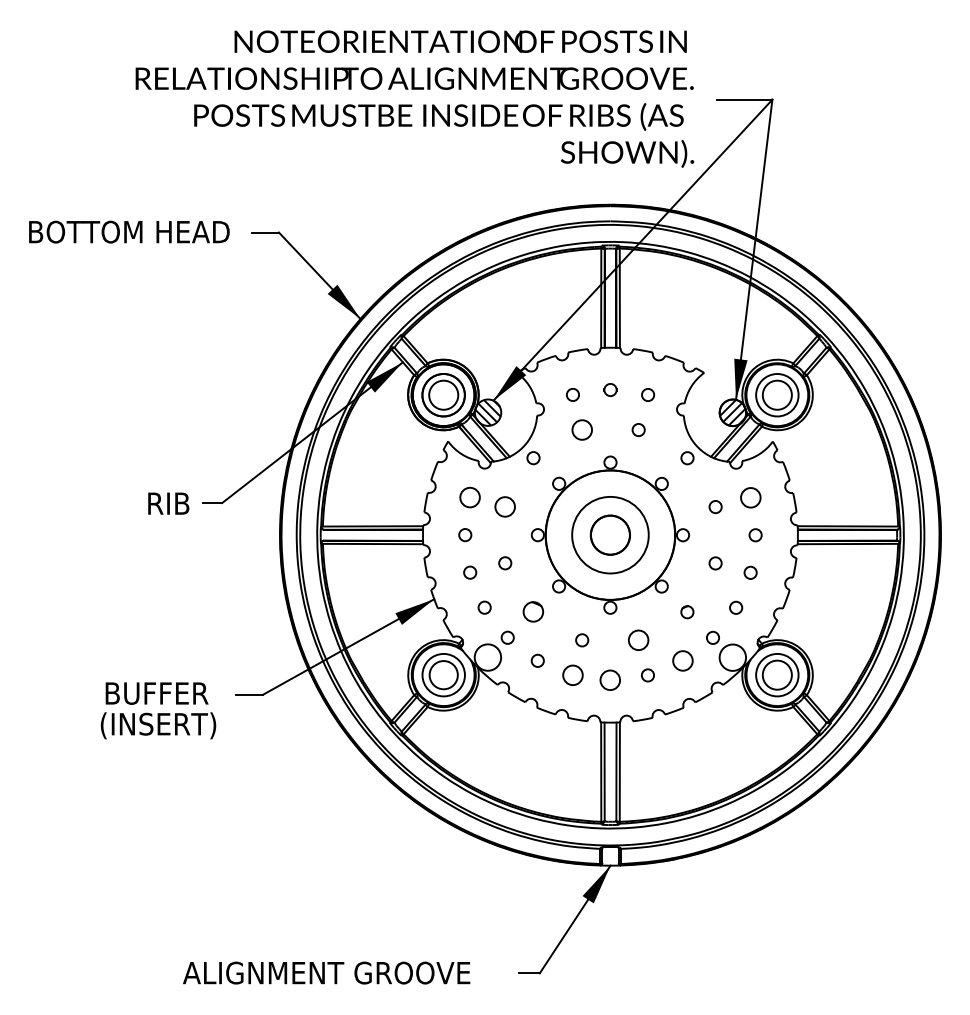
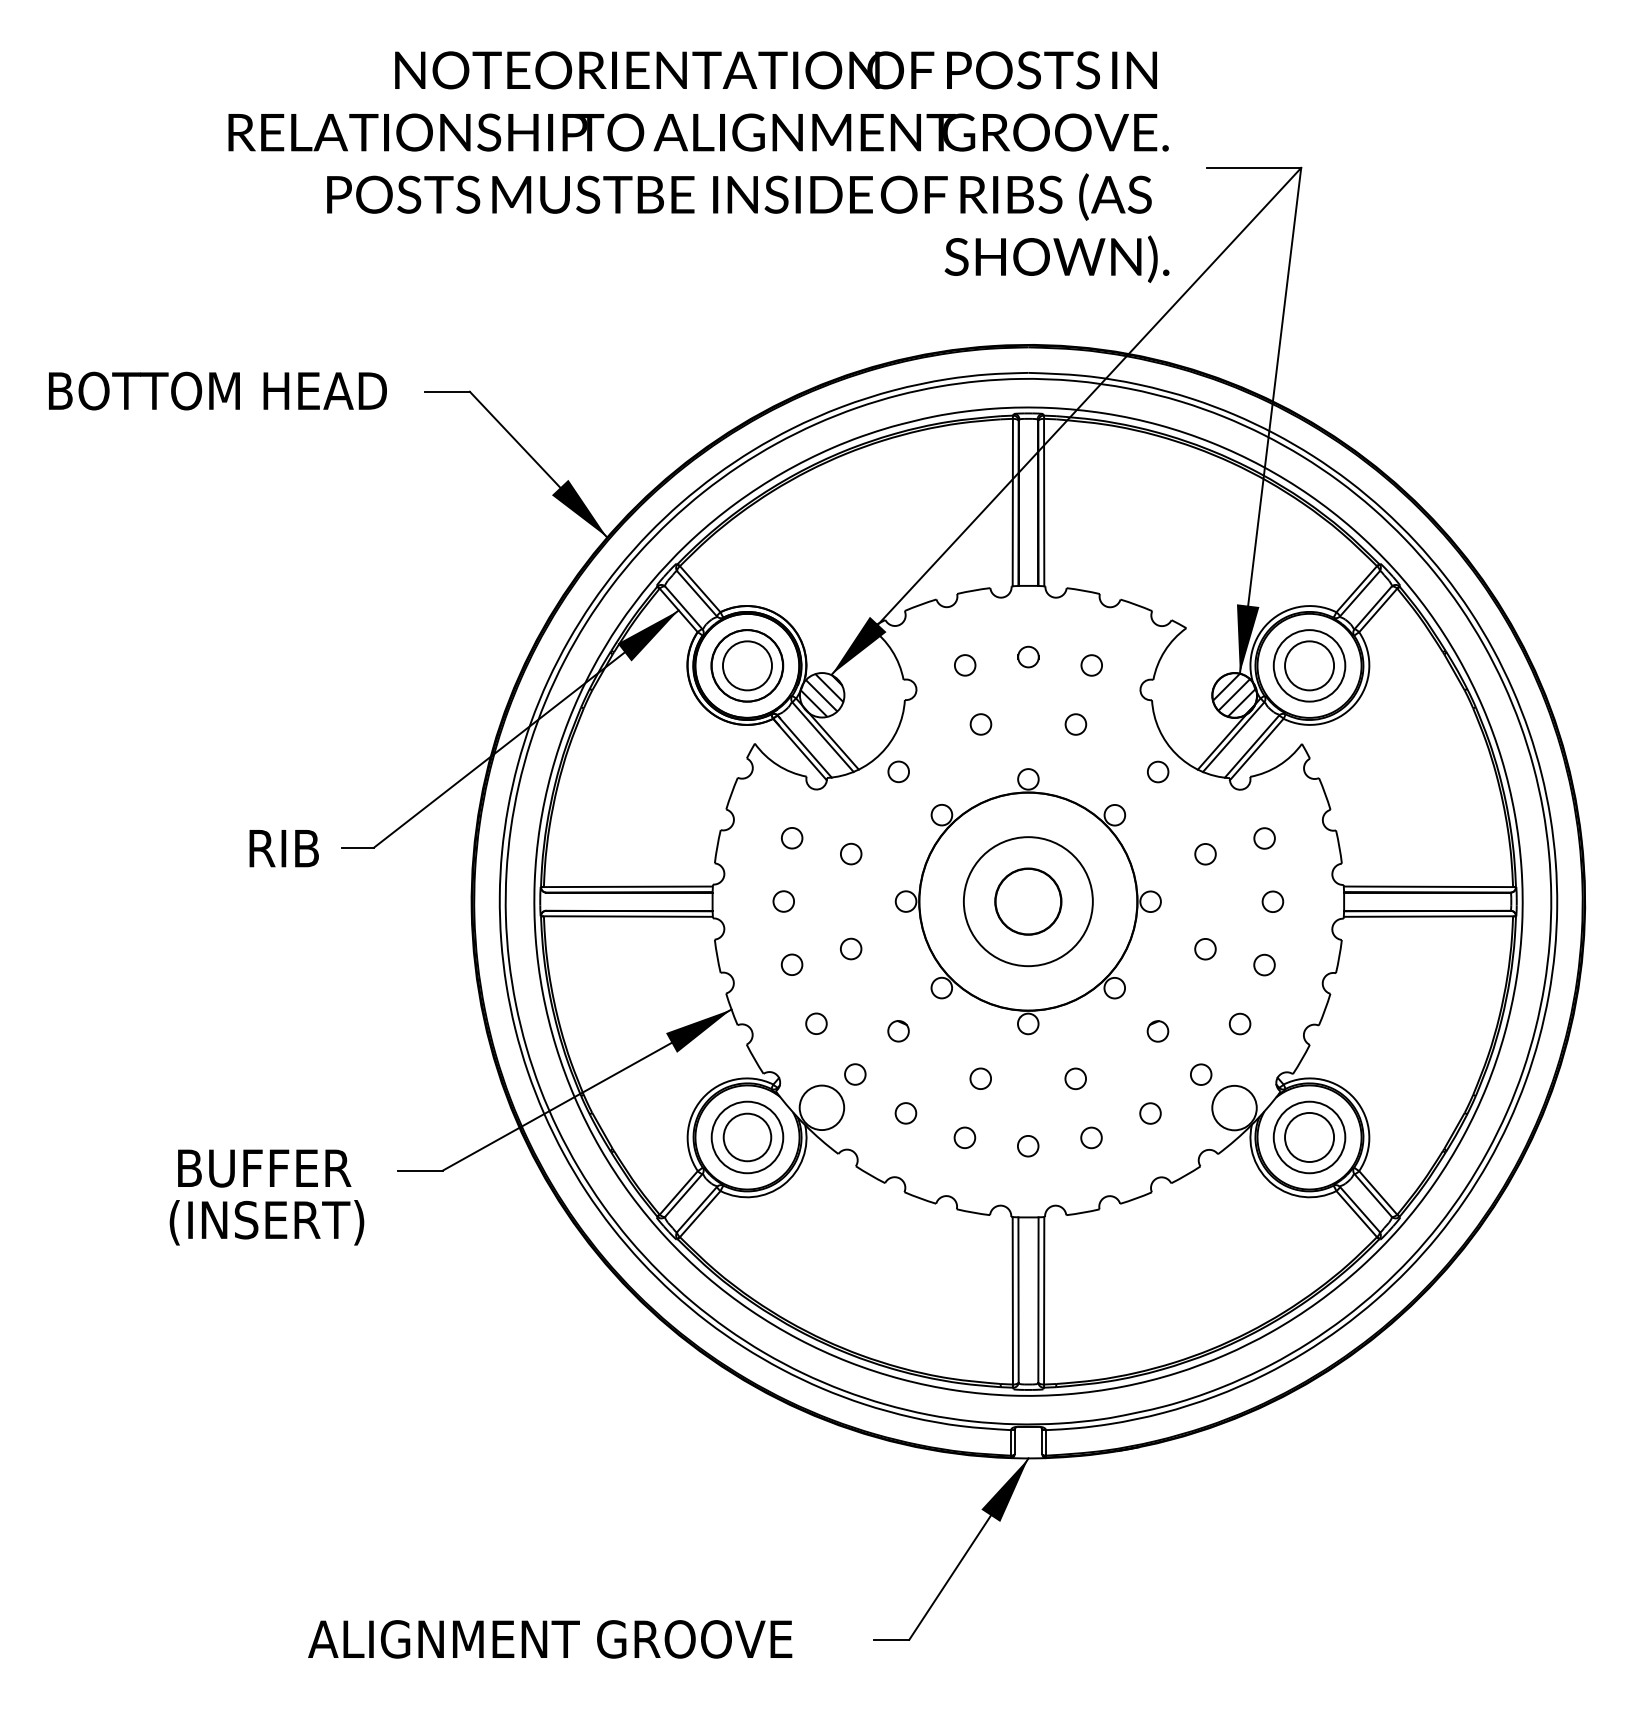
circle: (582, 429) -> (981, 723), size x0.62
circle: (470, 497) -> (792, 838), size x0.62
circle: (750, 497) -> (1264, 838), size x0.62
circle: (505, 506) -> (851, 853), size x0.62
circle: (533, 612) -> (898, 1031), size x0.62
circle: (638, 640) -> (1075, 1079), size x0.62
circle: (682, 660) -> (1149, 1112), size x0.62
circle: (572, 675) -> (964, 1138), size x0.62
circle: (610, 680) -> (1028, 1146), size x0.62

